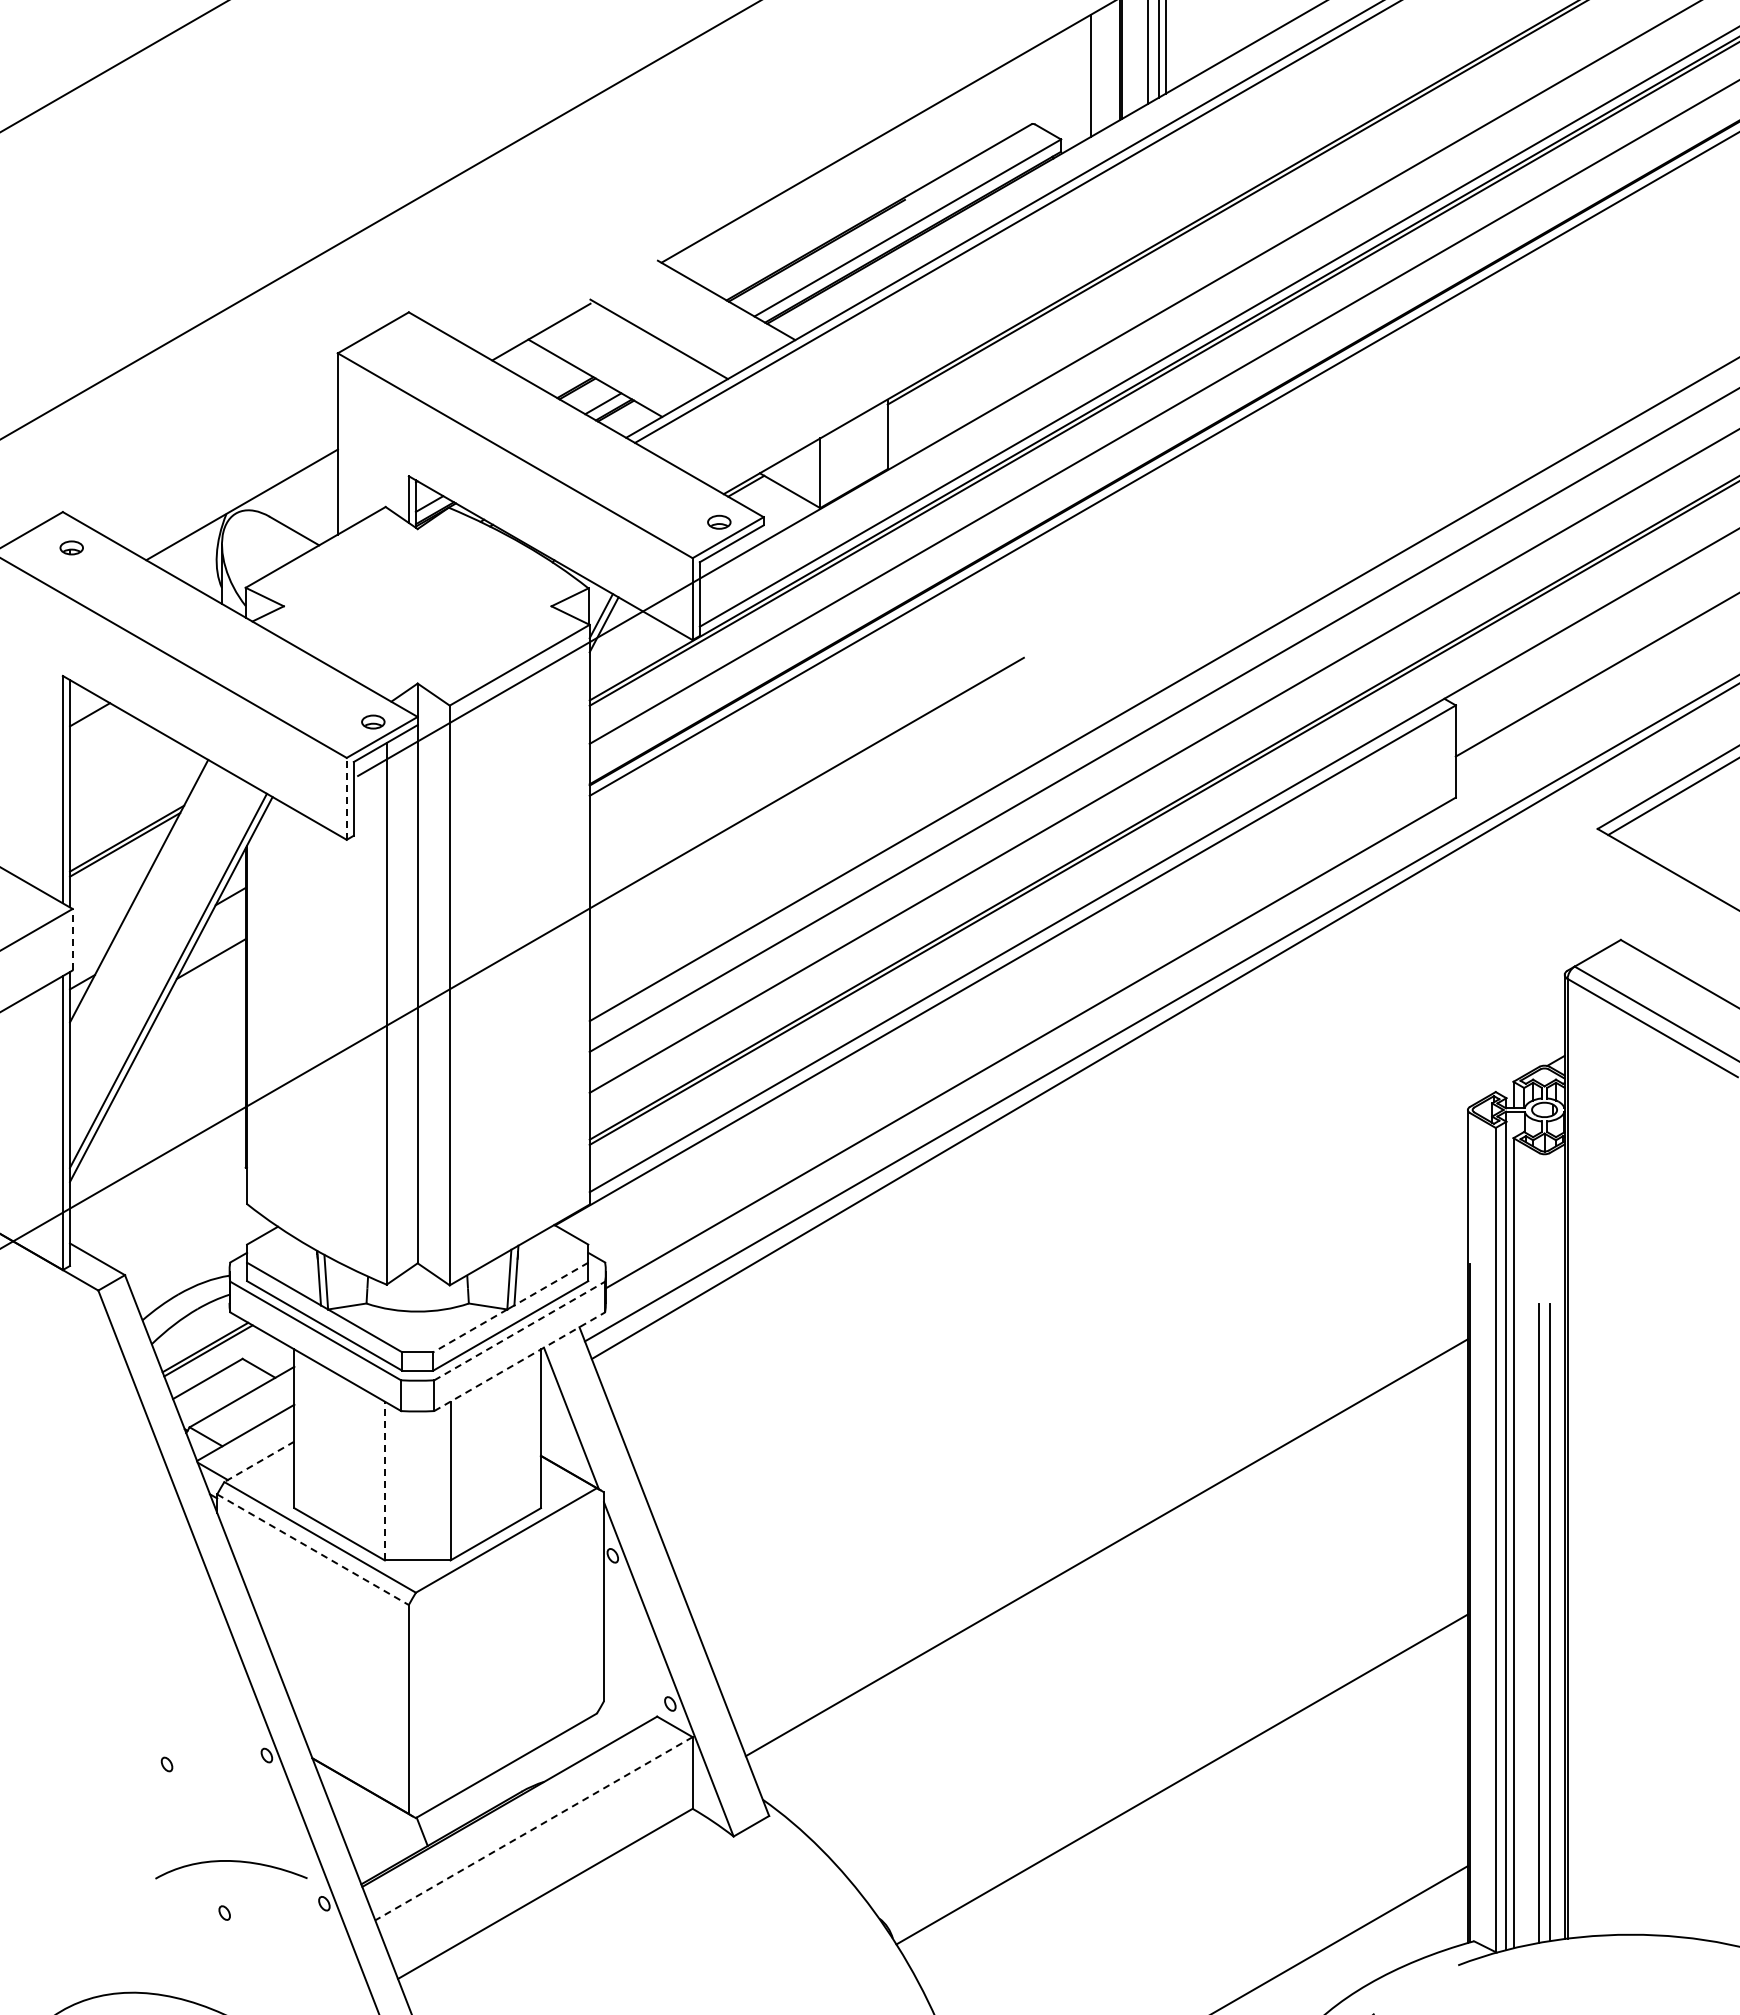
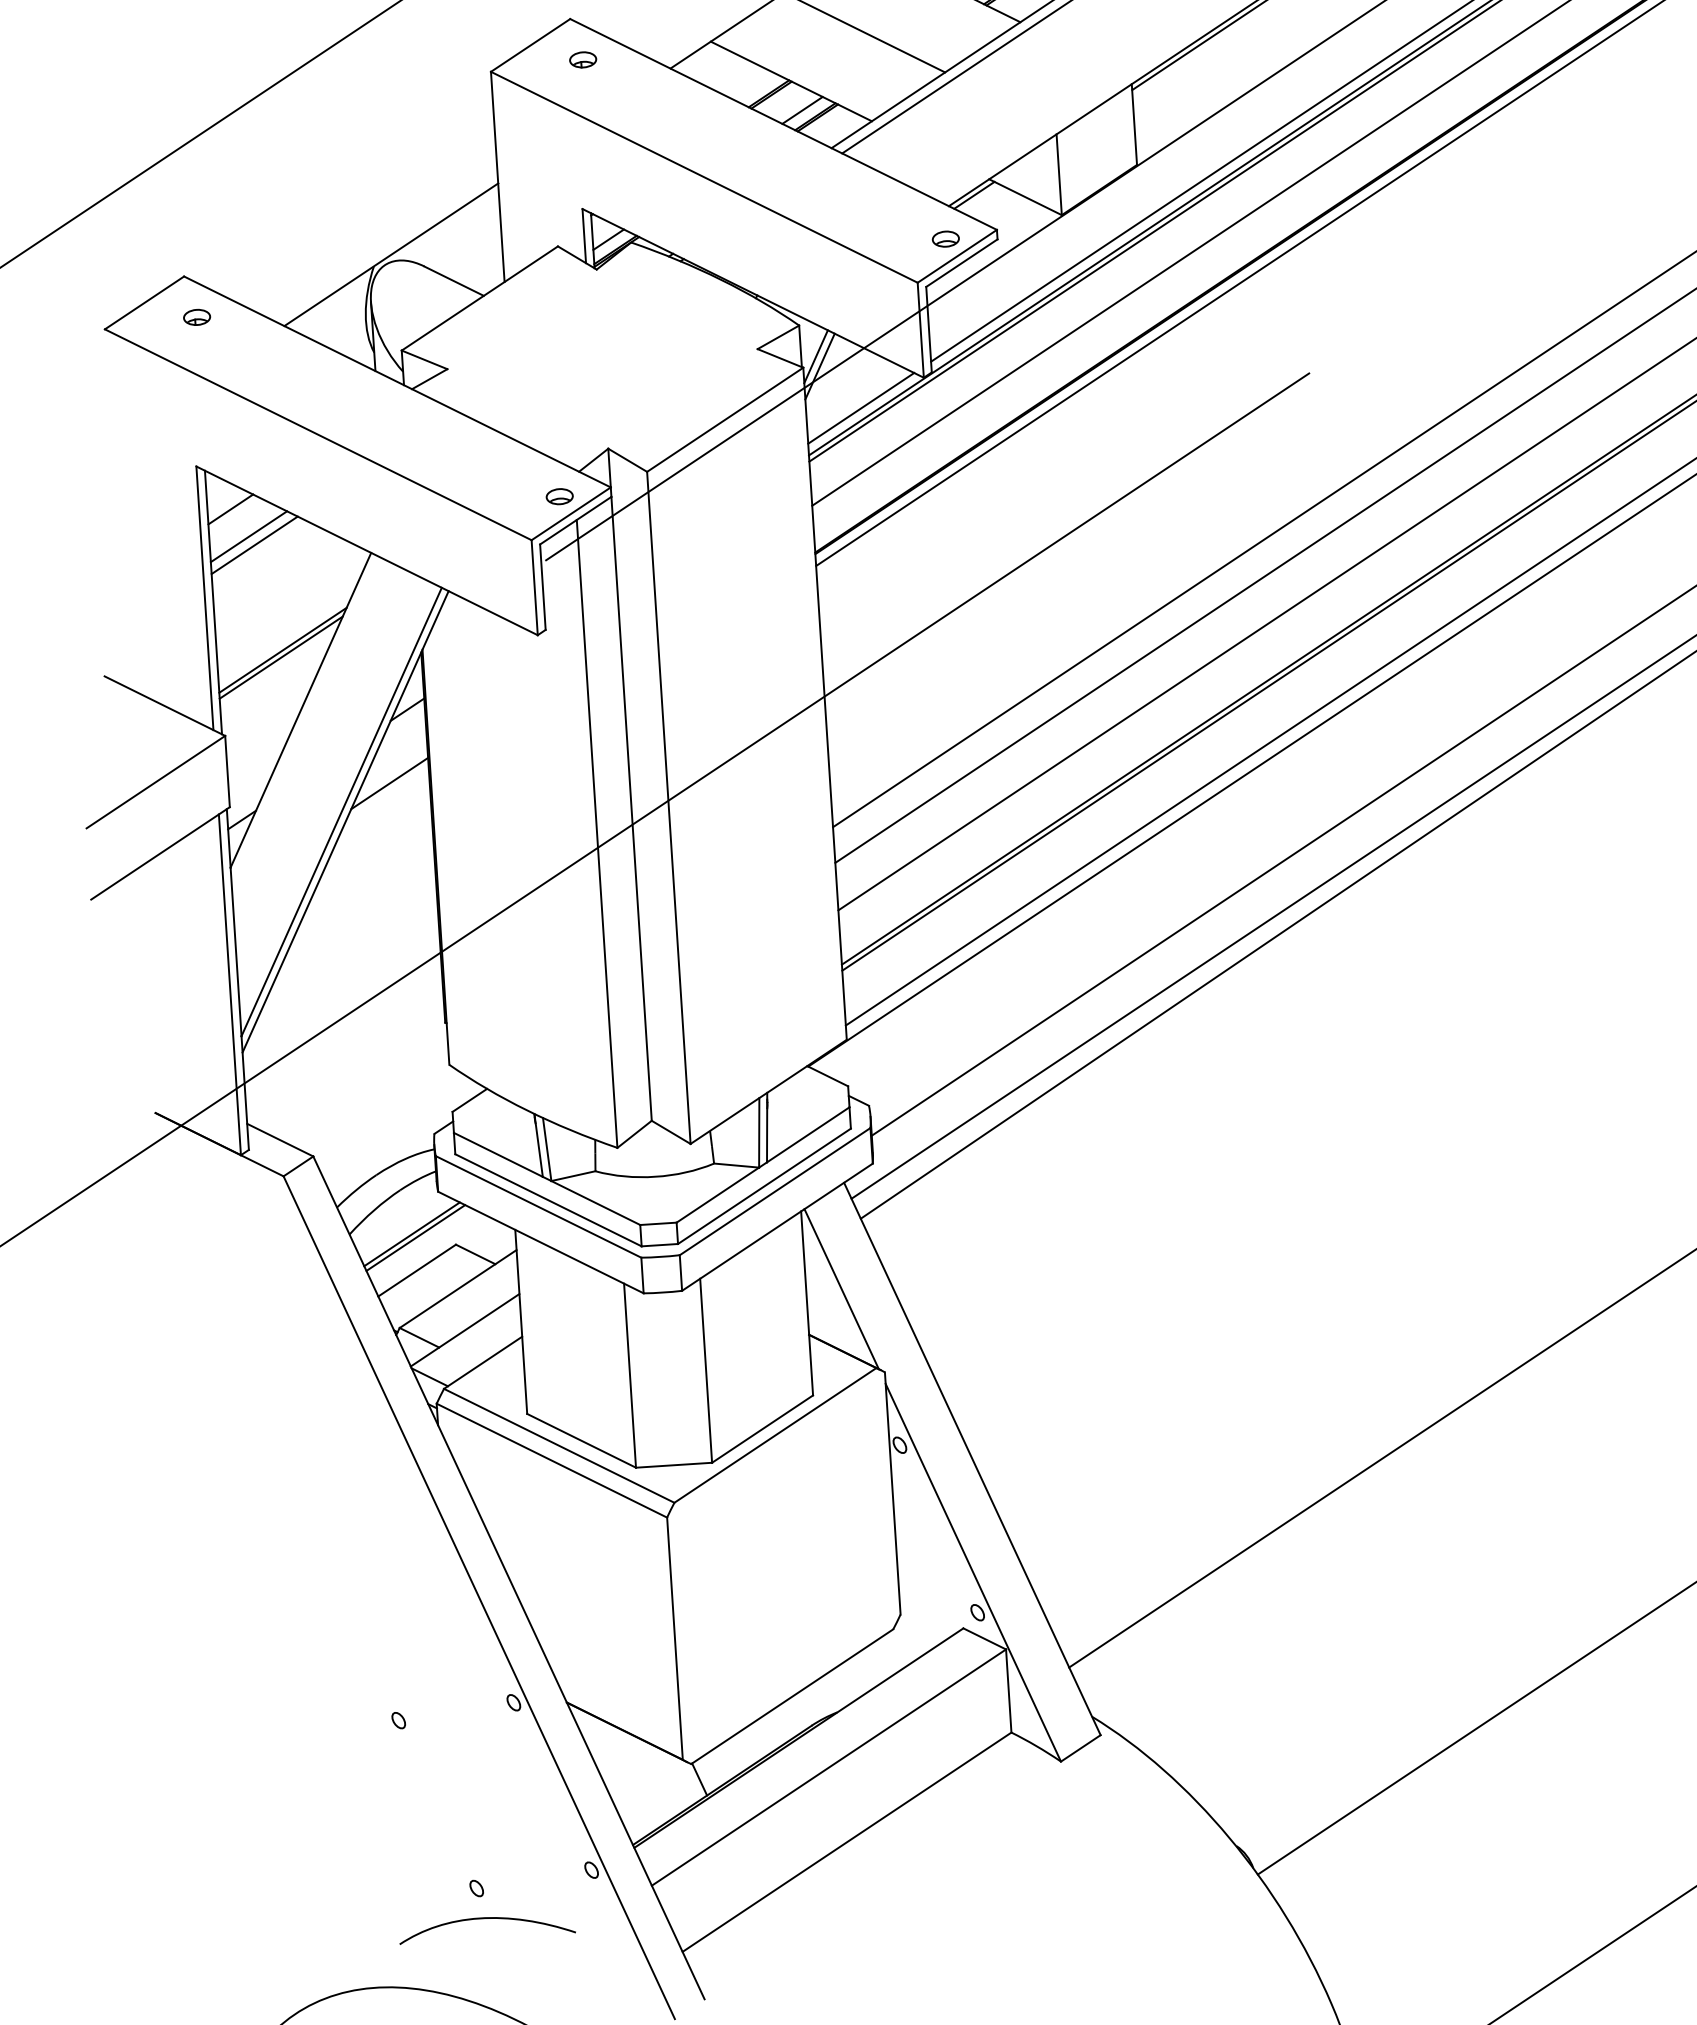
part: (417, 347) -> (582, 59), added
line: (636, 662) -> (860, 407), added
line: (104, 738) -> (249, 535), added
line: (108, 746) -> (254, 544), added
line: (346, 798) -> (534, 587), dashed -> solid
line: (72, 939) -> (227, 771), dashed -> solid
line: (551, 1284) -> (808, 1135), dashed -> solid
line: (470, 1330) -> (718, 1194), dashed -> solid
line: (519, 1331) -> (774, 1192), dashed -> solid
line: (519, 1361) -> (777, 1226), dashed -> solid
line: (258, 1462) -> (482, 1363), dashed -> solid
line: (384, 1480) -> (629, 1375), dashed -> solid
line: (313, 1549) -> (552, 1460), dashed -> solid
line: (533, 1828) -> (828, 1767), dashed -> solid
curve: (234, 1862) -> (490, 1919), moved

